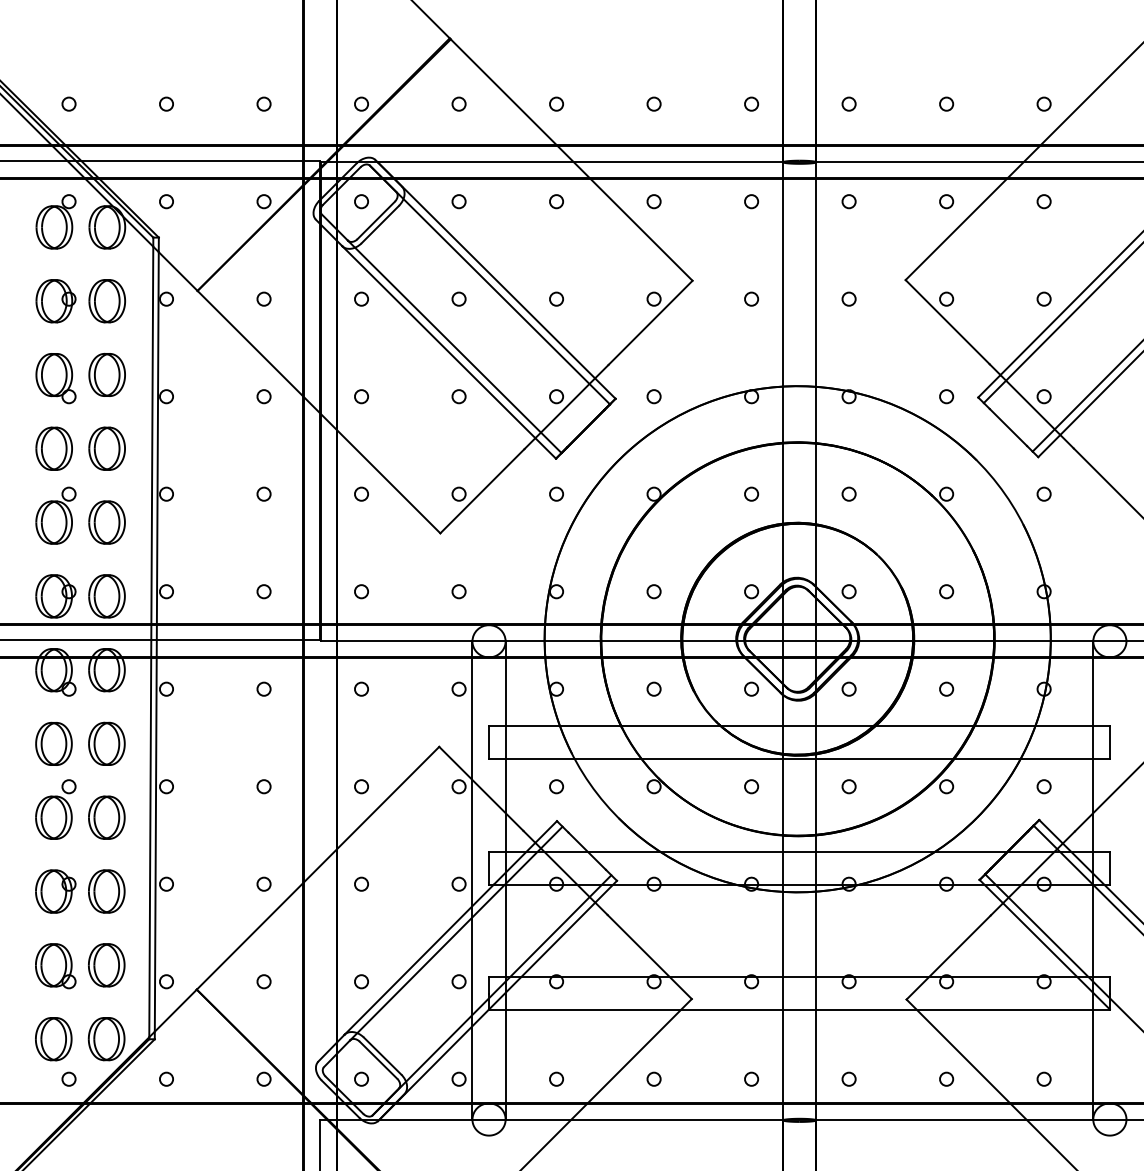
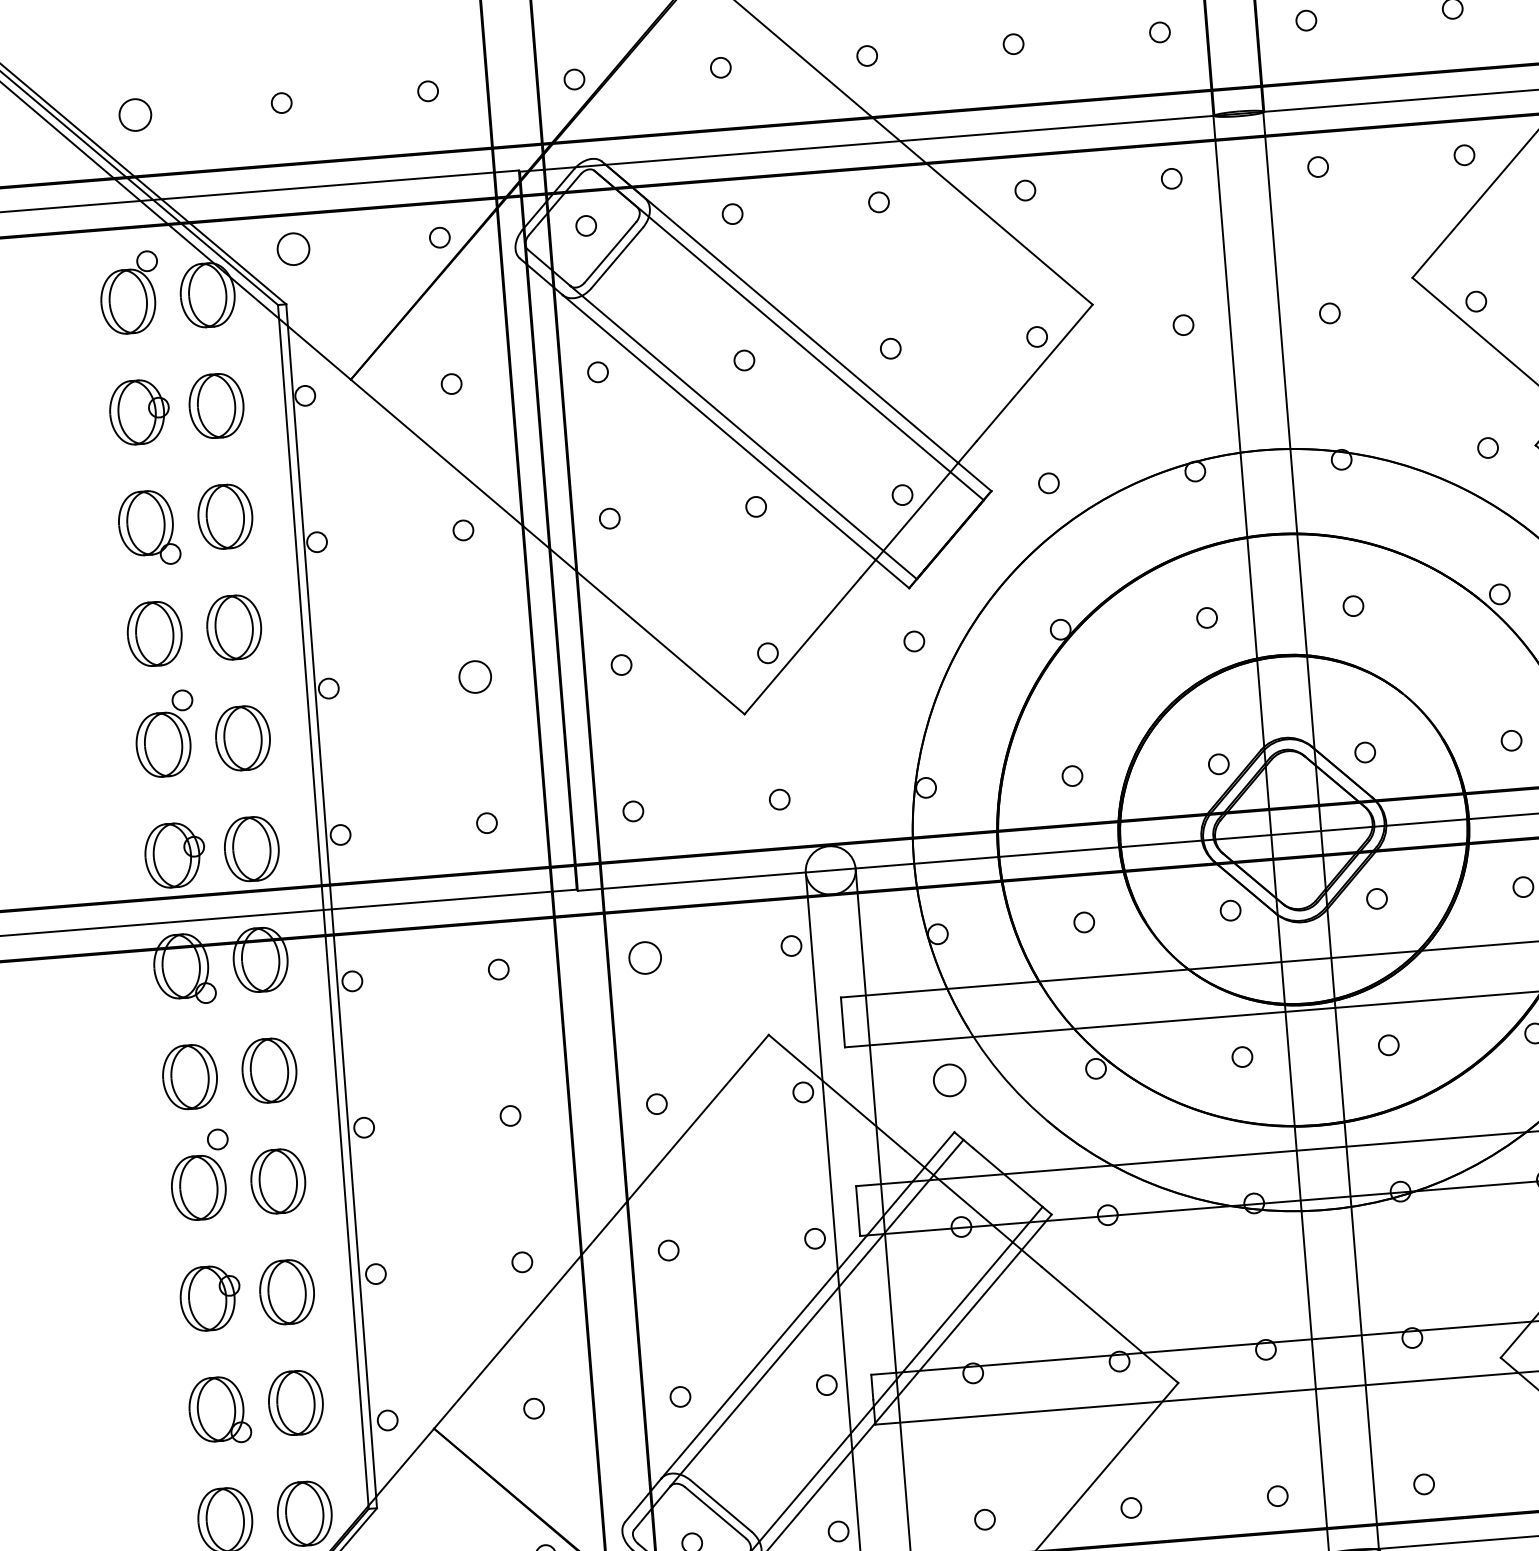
circle: (68, 103) -> (134, 113), size x1.6
circle: (166, 201) -> (293, 249), size x1.6
circle: (263, 493) -> (474, 675), size x1.6
circle: (361, 688) -> (644, 956), size x1.6
circle: (556, 786) -> (949, 1080), size x1.6

